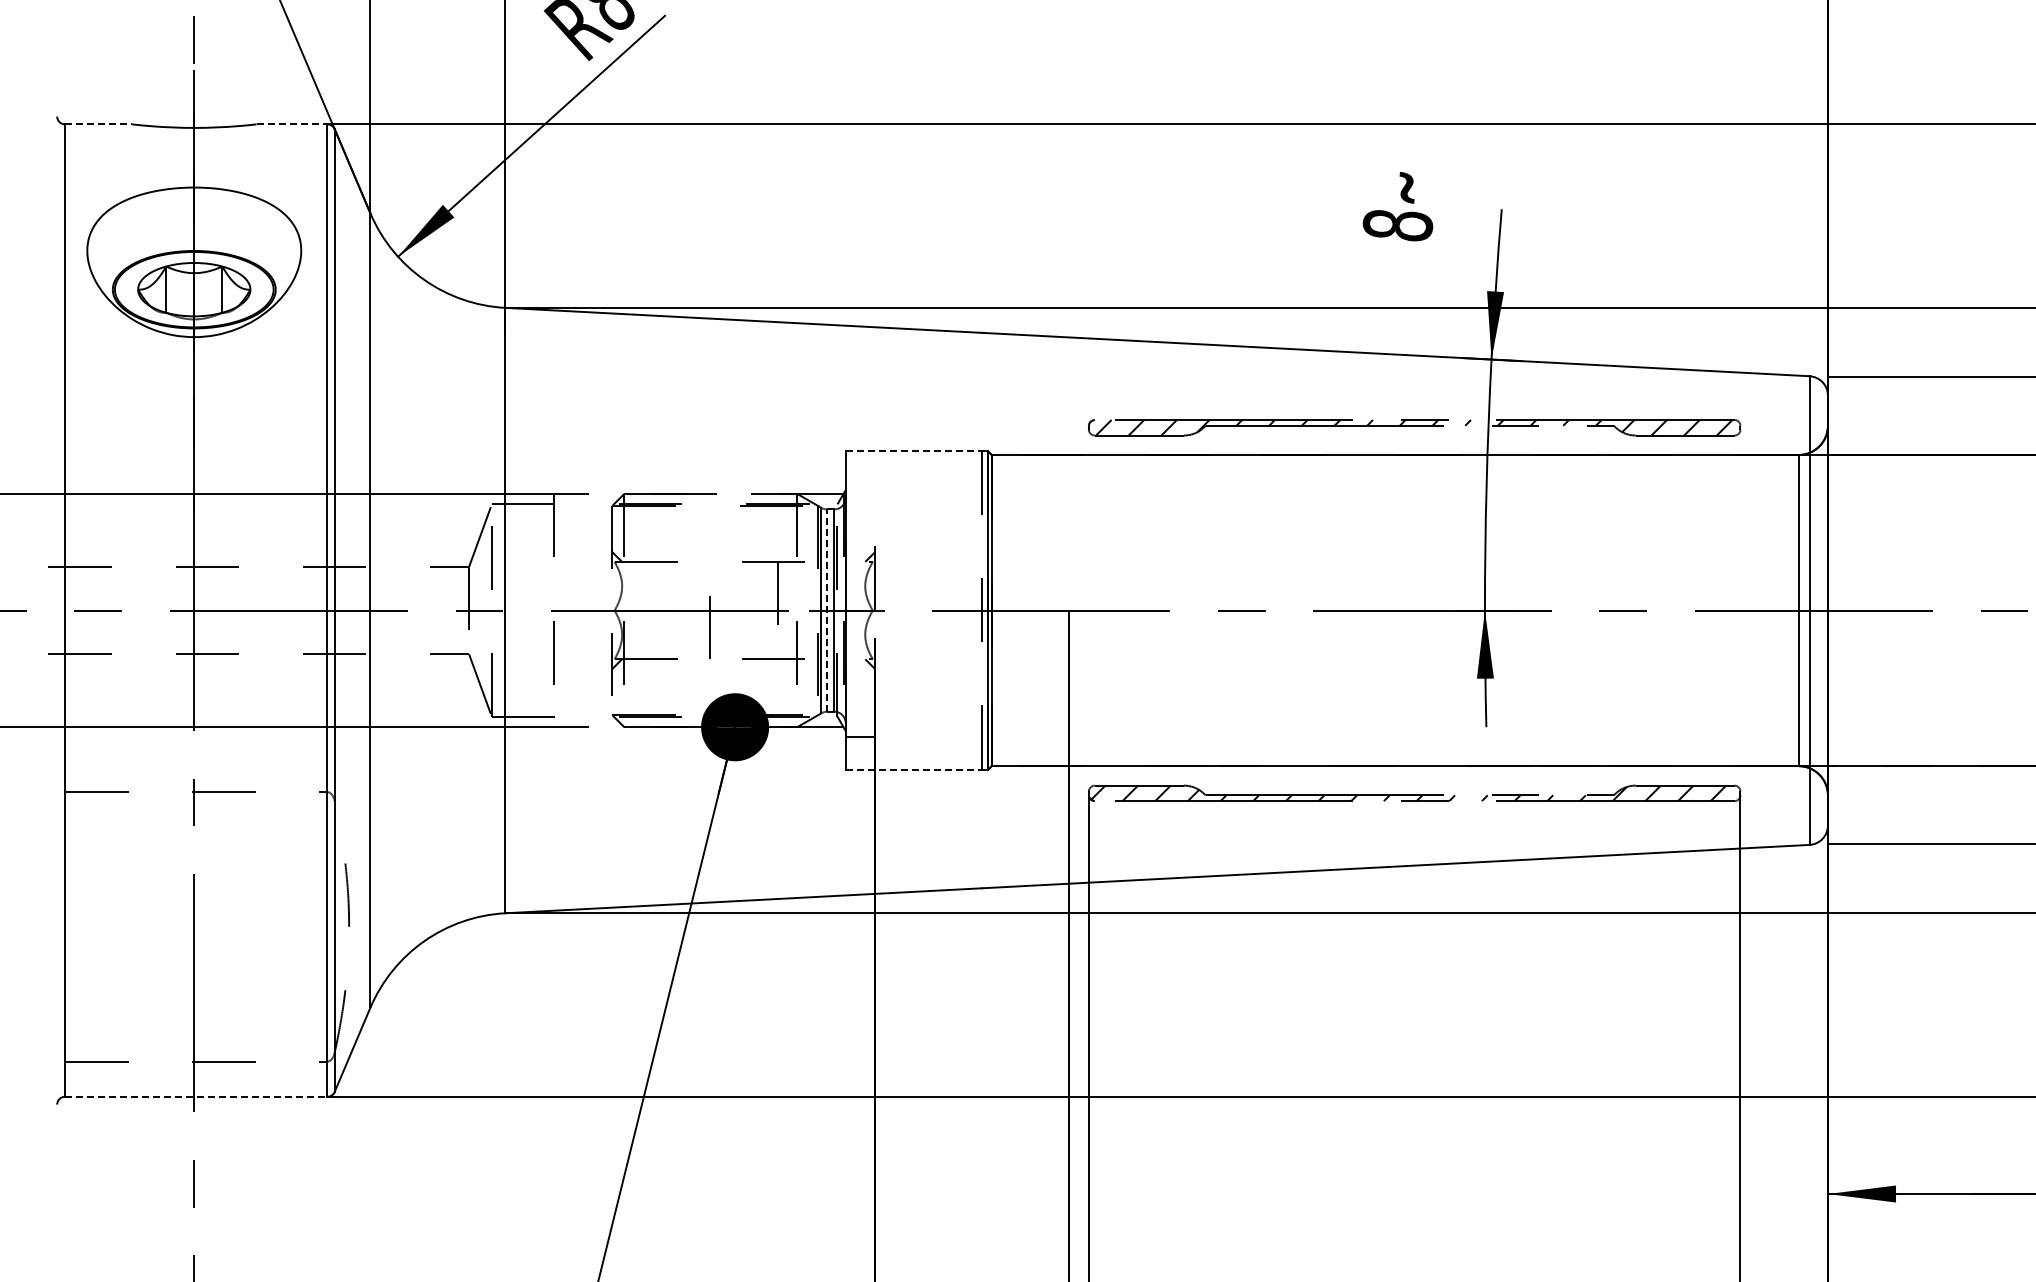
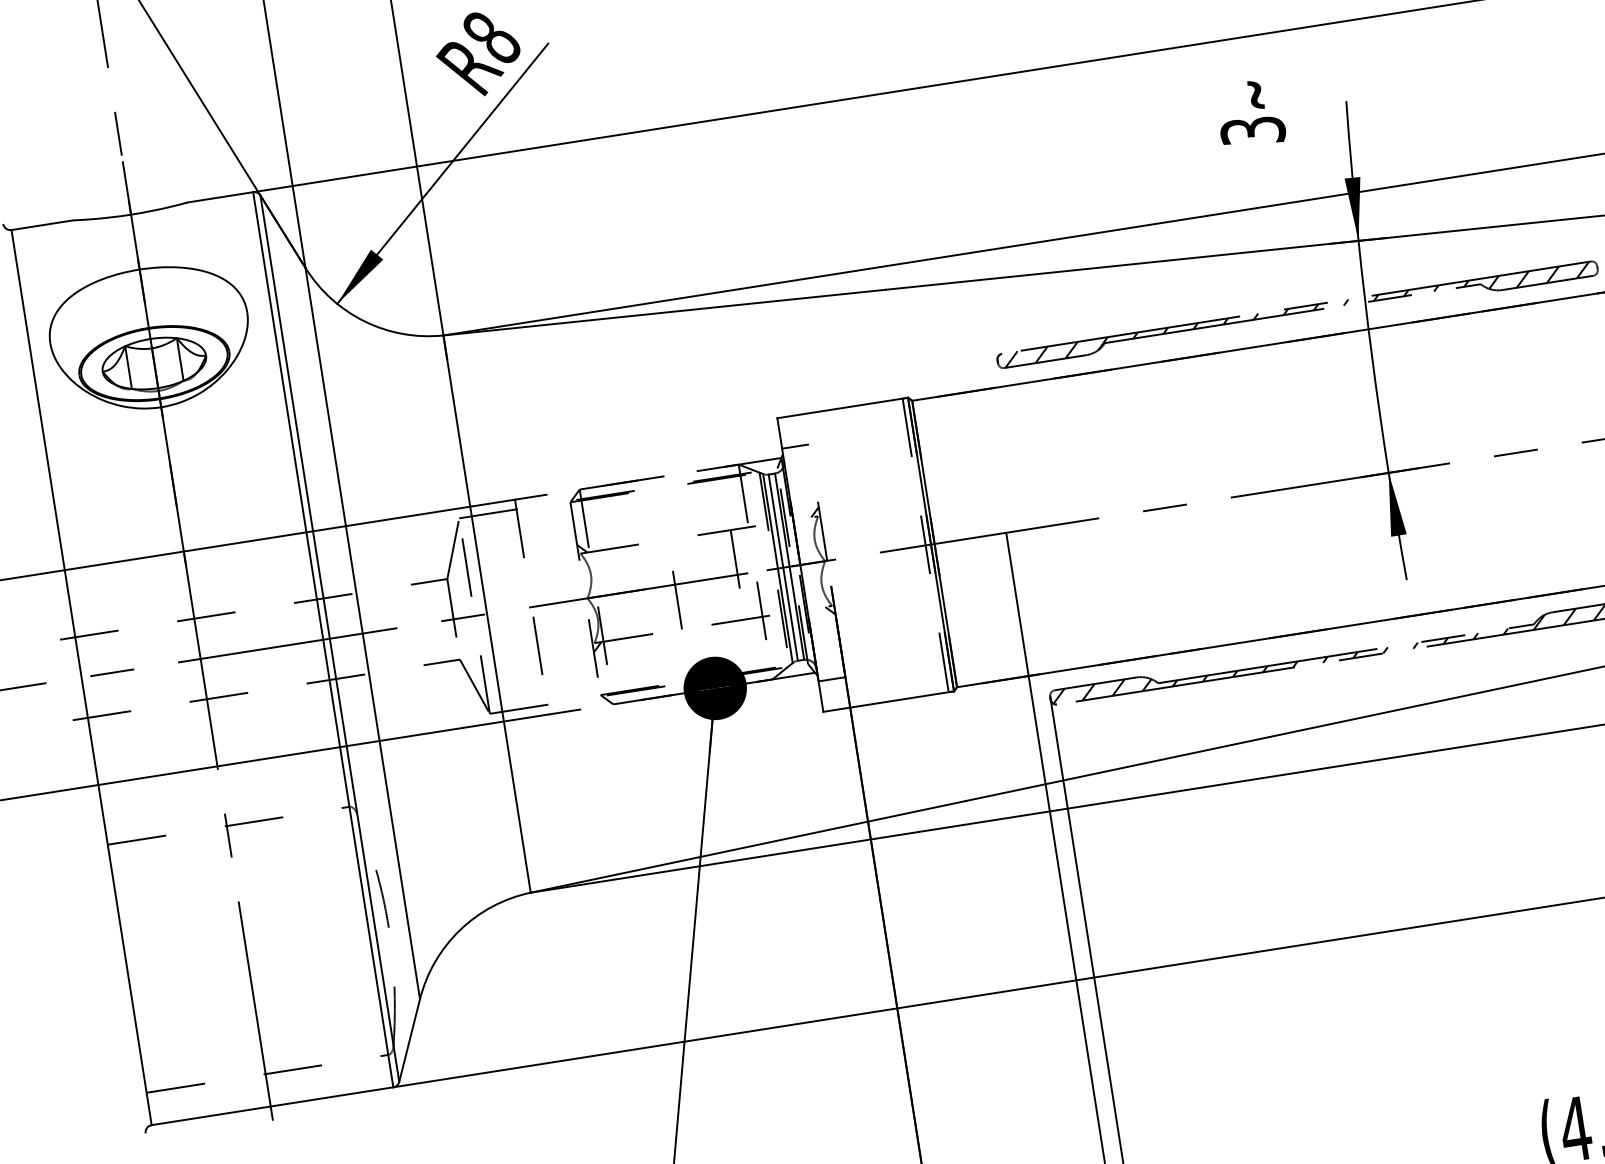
line: (98, 124) -> (42, 225), dashed -> solid
line: (292, 124) -> (220, 197), dashed -> solid
text: (1397, 226) -> (1252, 131), 8 -> 3
line: (916, 451) -> (842, 408), dashed -> solid
line: (859, 484) -> (794, 447), added
line: (827, 610) -> (783, 567), dashed -> solid
line: (916, 770) -> (888, 702), dashed -> solid
line: (196, 1096) -> (272, 1105), dashed -> solid

